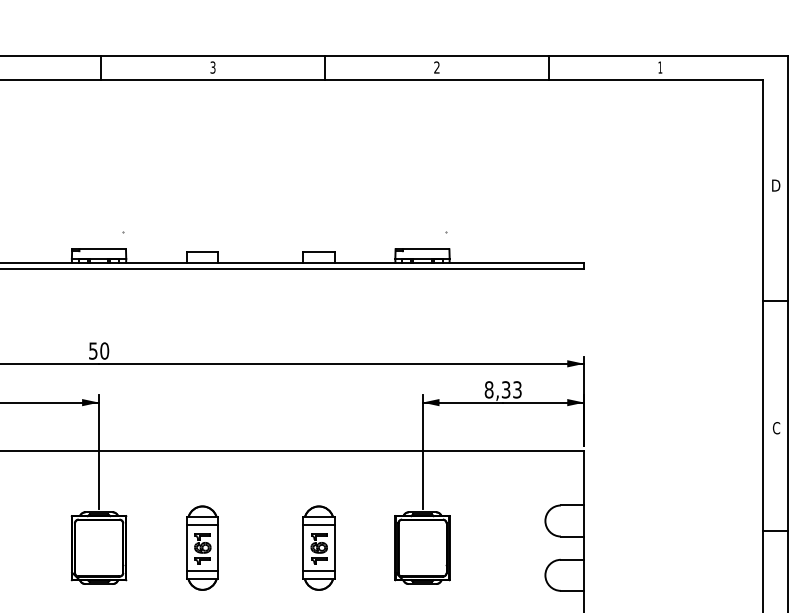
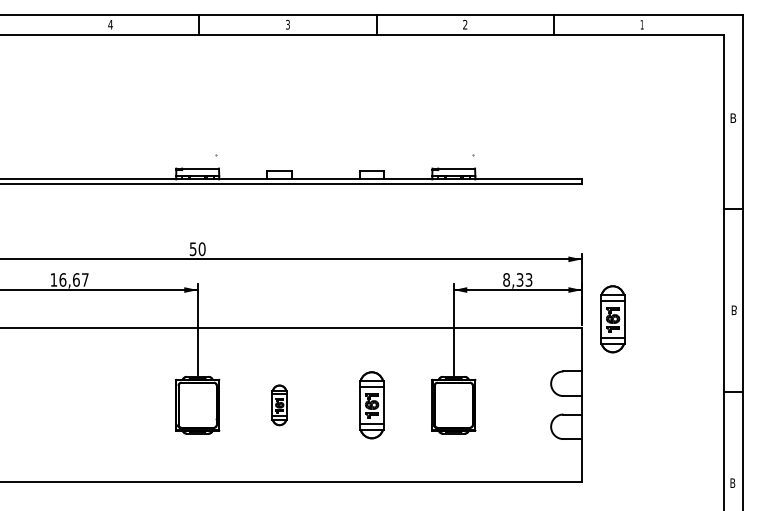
text: (776, 185) -> (734, 118), D -> B
text: (775, 428) -> (733, 310), C -> B
part: (622, 439) -> (612, 319), added
part: (202, 548) -> (279, 405), size x0.6

